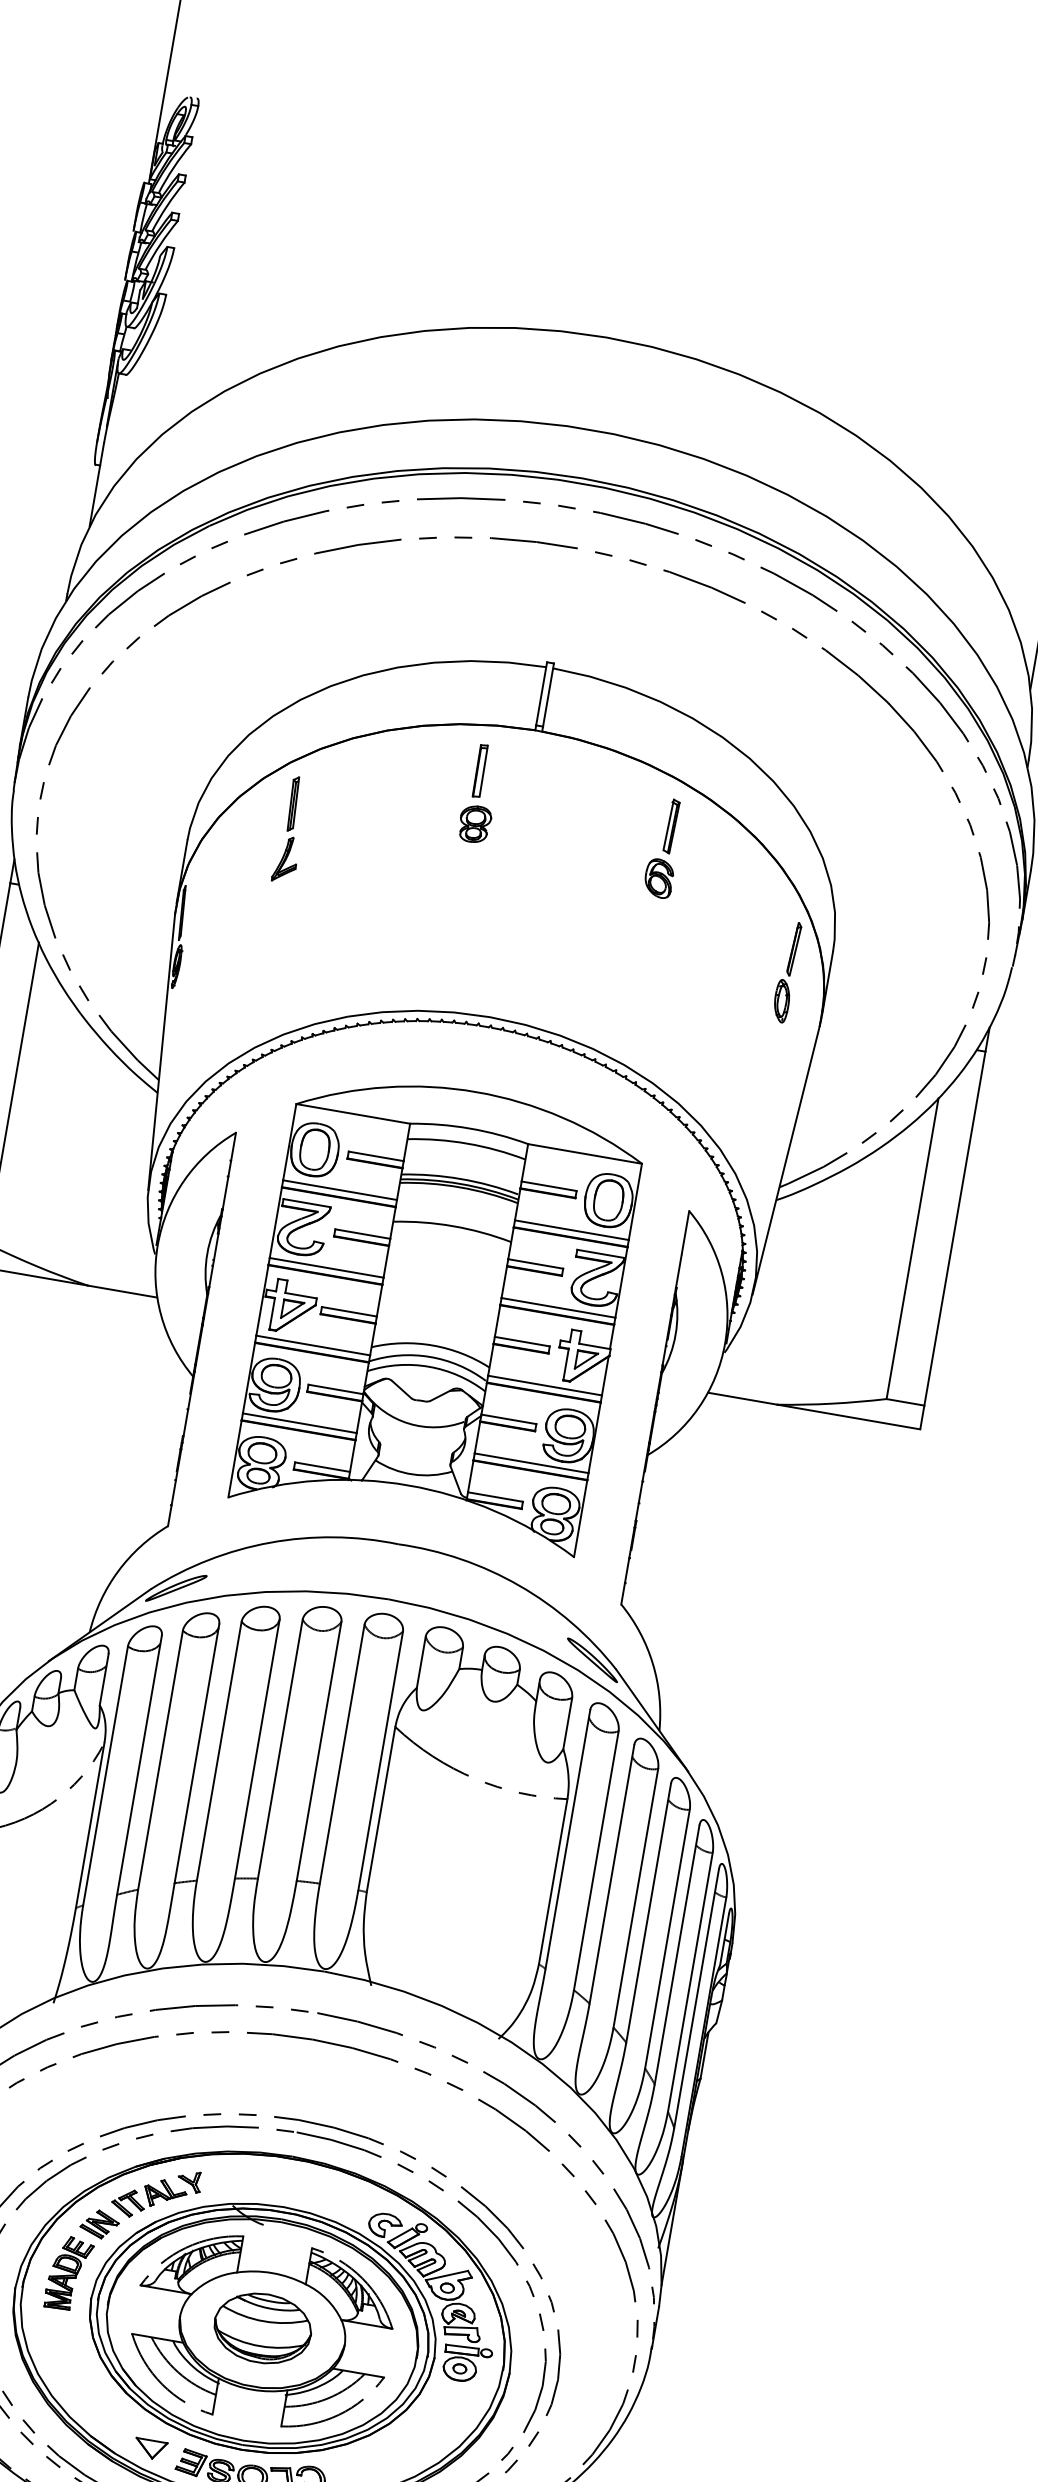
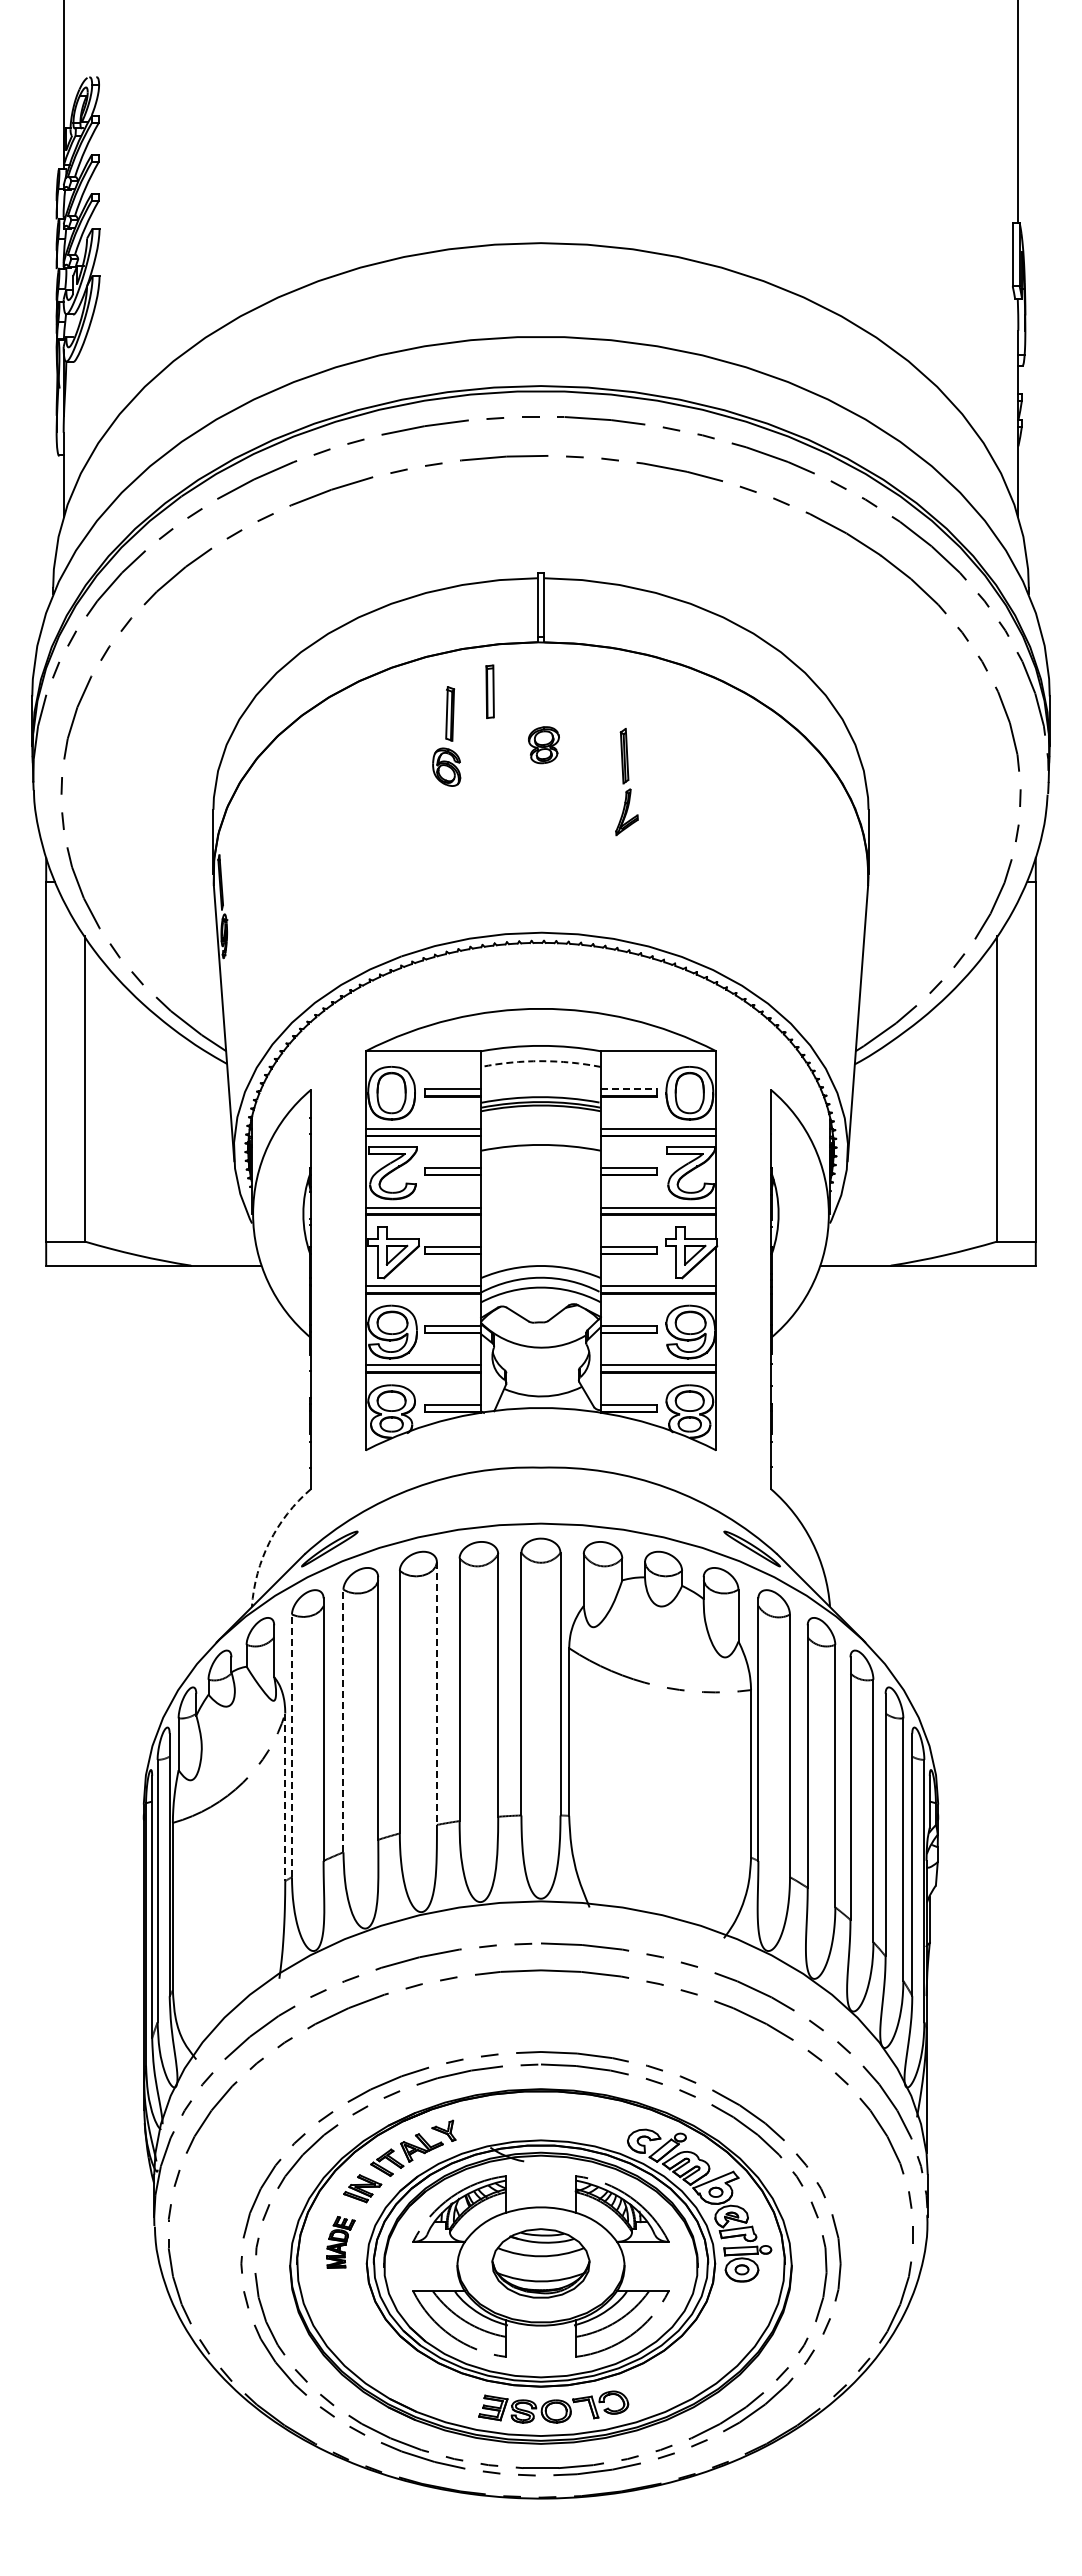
part: (474, 824) -> (543, 745), moved
part: (290, 830) -> (626, 782), moved
part: (664, 848) -> (446, 736), moved
part: (786, 971) -> (826, 837), removed
arc: (467, 1144) -> (541, 1061), solid -> dashed
line: (548, 1186) -> (628, 1089), solid -> dashed
arc: (118, 1571) -> (269, 1542), solid -> dashed
line: (256, 1749) -> (436, 1694), solid -> dashed
line: (160, 1759) -> (343, 1720), solid -> dashed
line: (105, 1775) -> (291, 1745), solid -> dashed
line: (90, 1825) -> (285, 1797), solid -> dashed
part: (68, 2273) -> (340, 2242), size x0.7
part: (150, 2449) -> (450, 2401), removed

